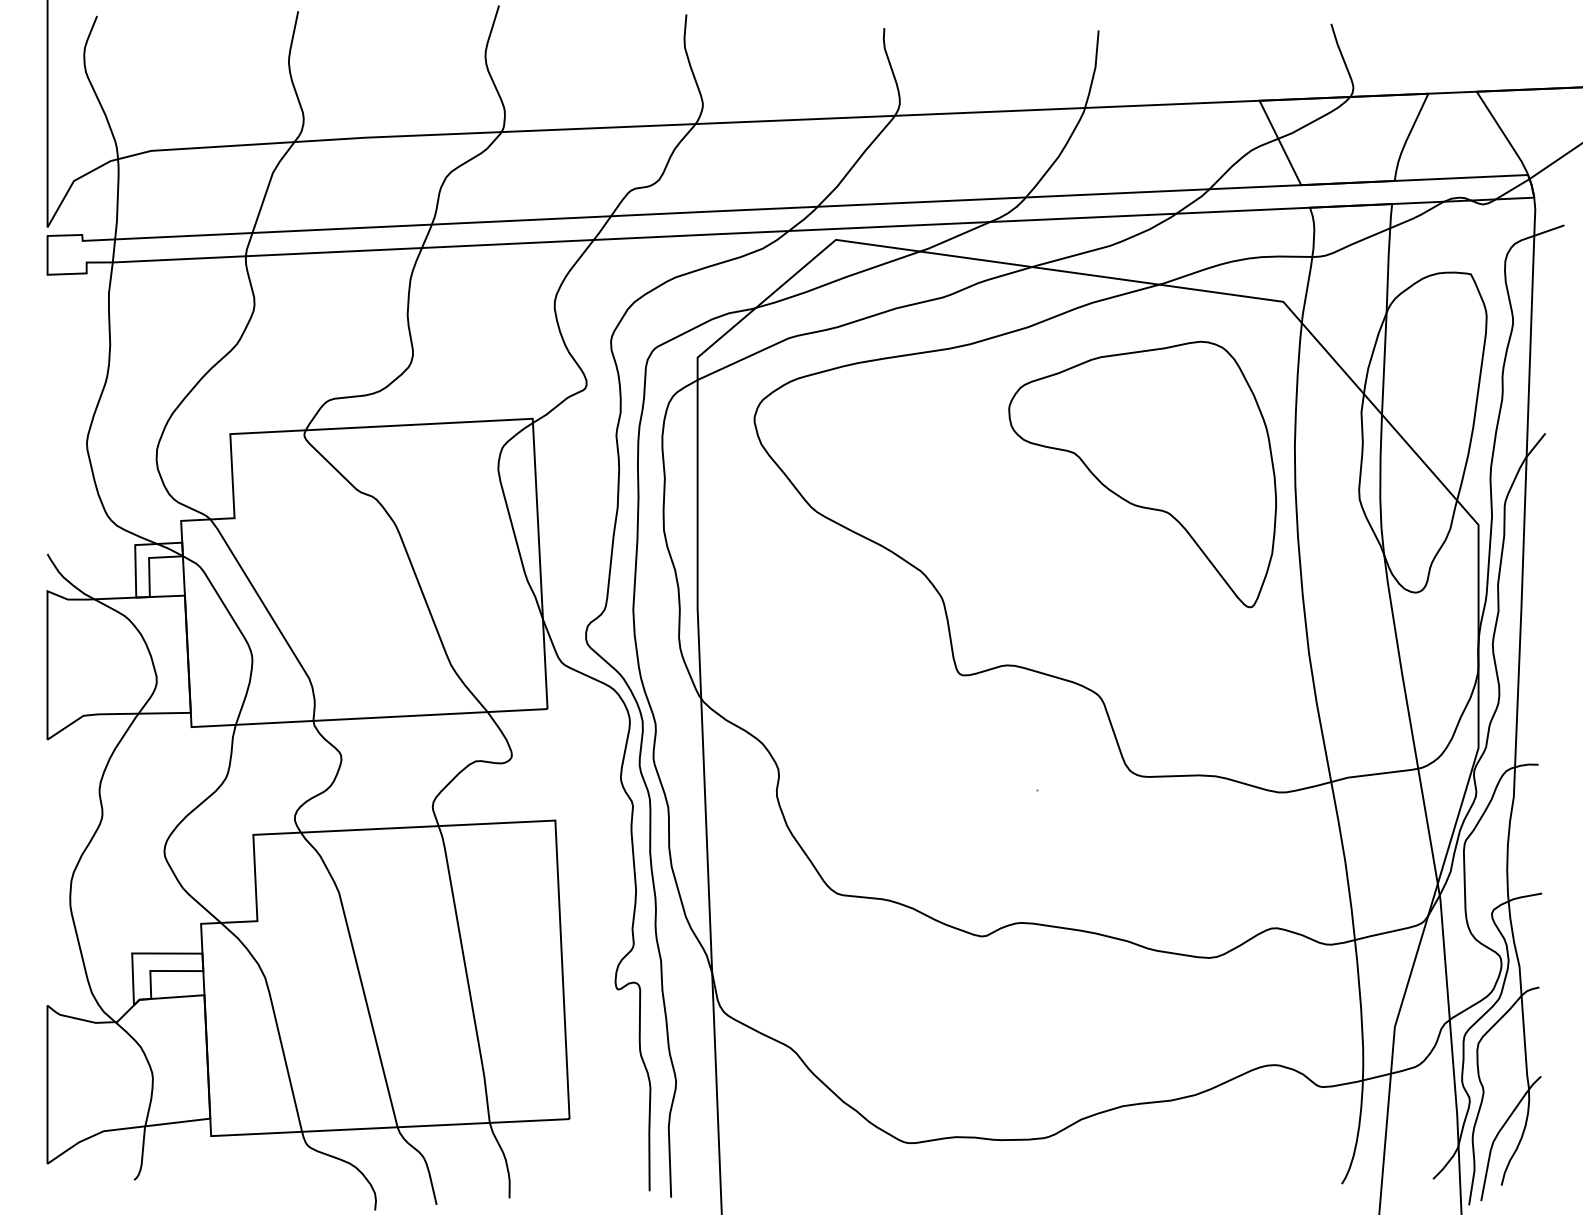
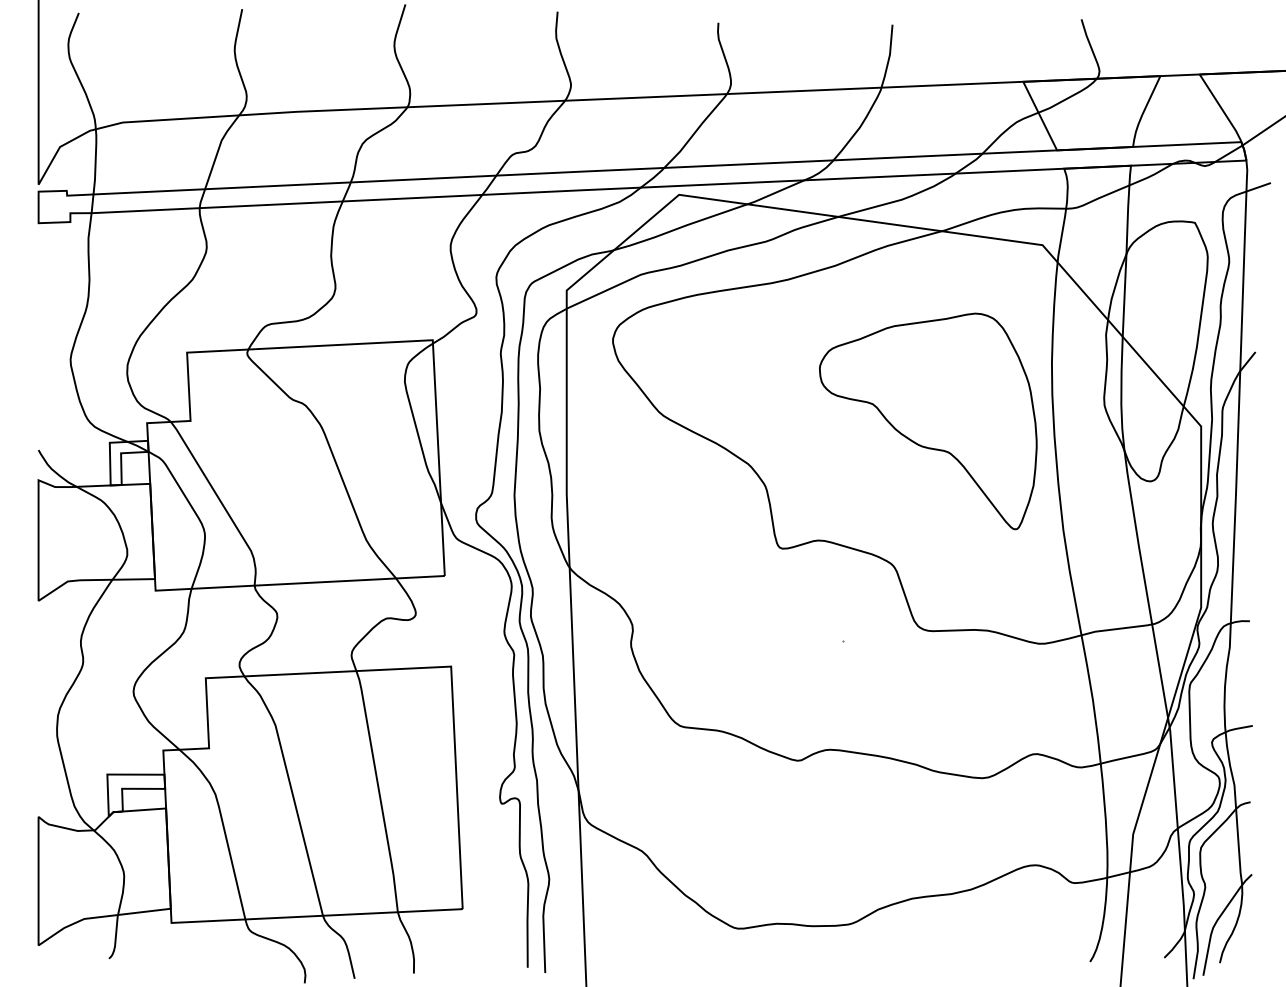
part: (1142, 474) -> (928, 421), moved

